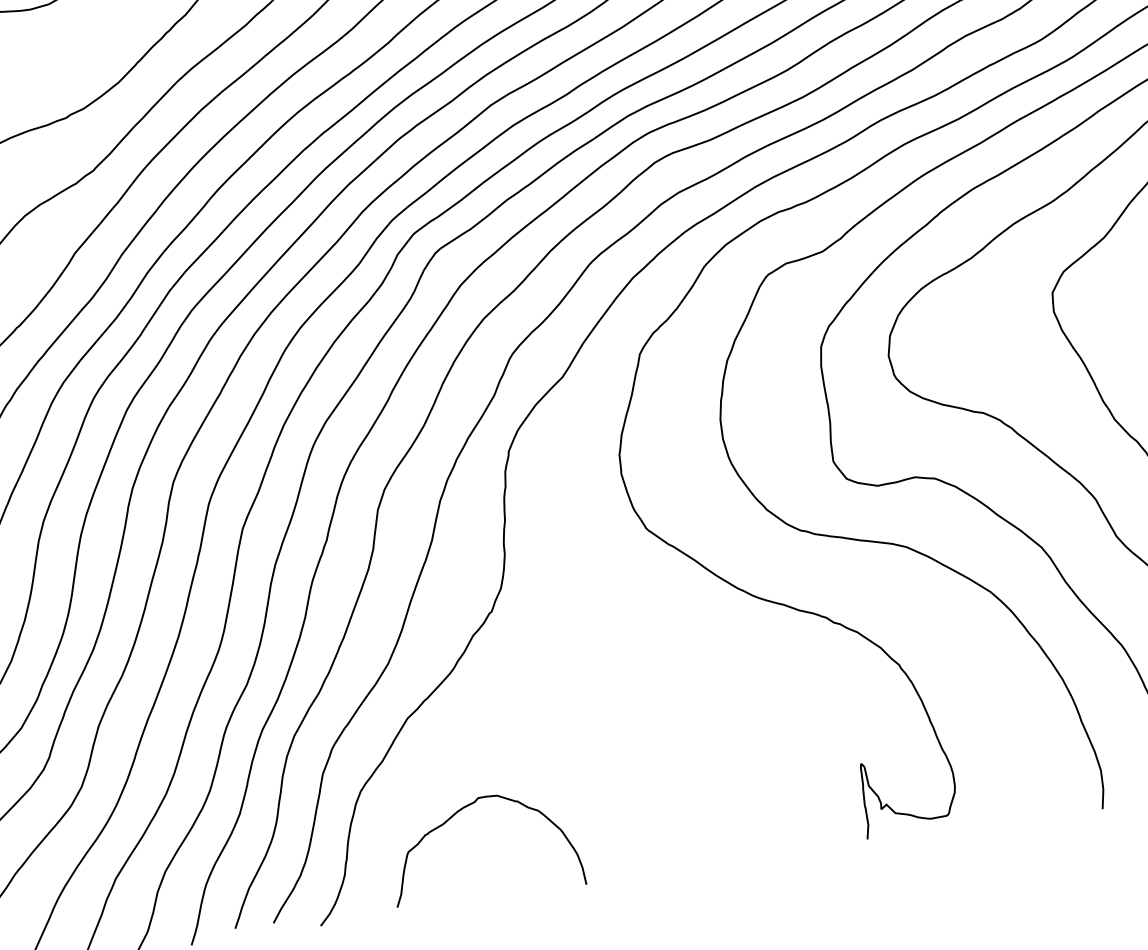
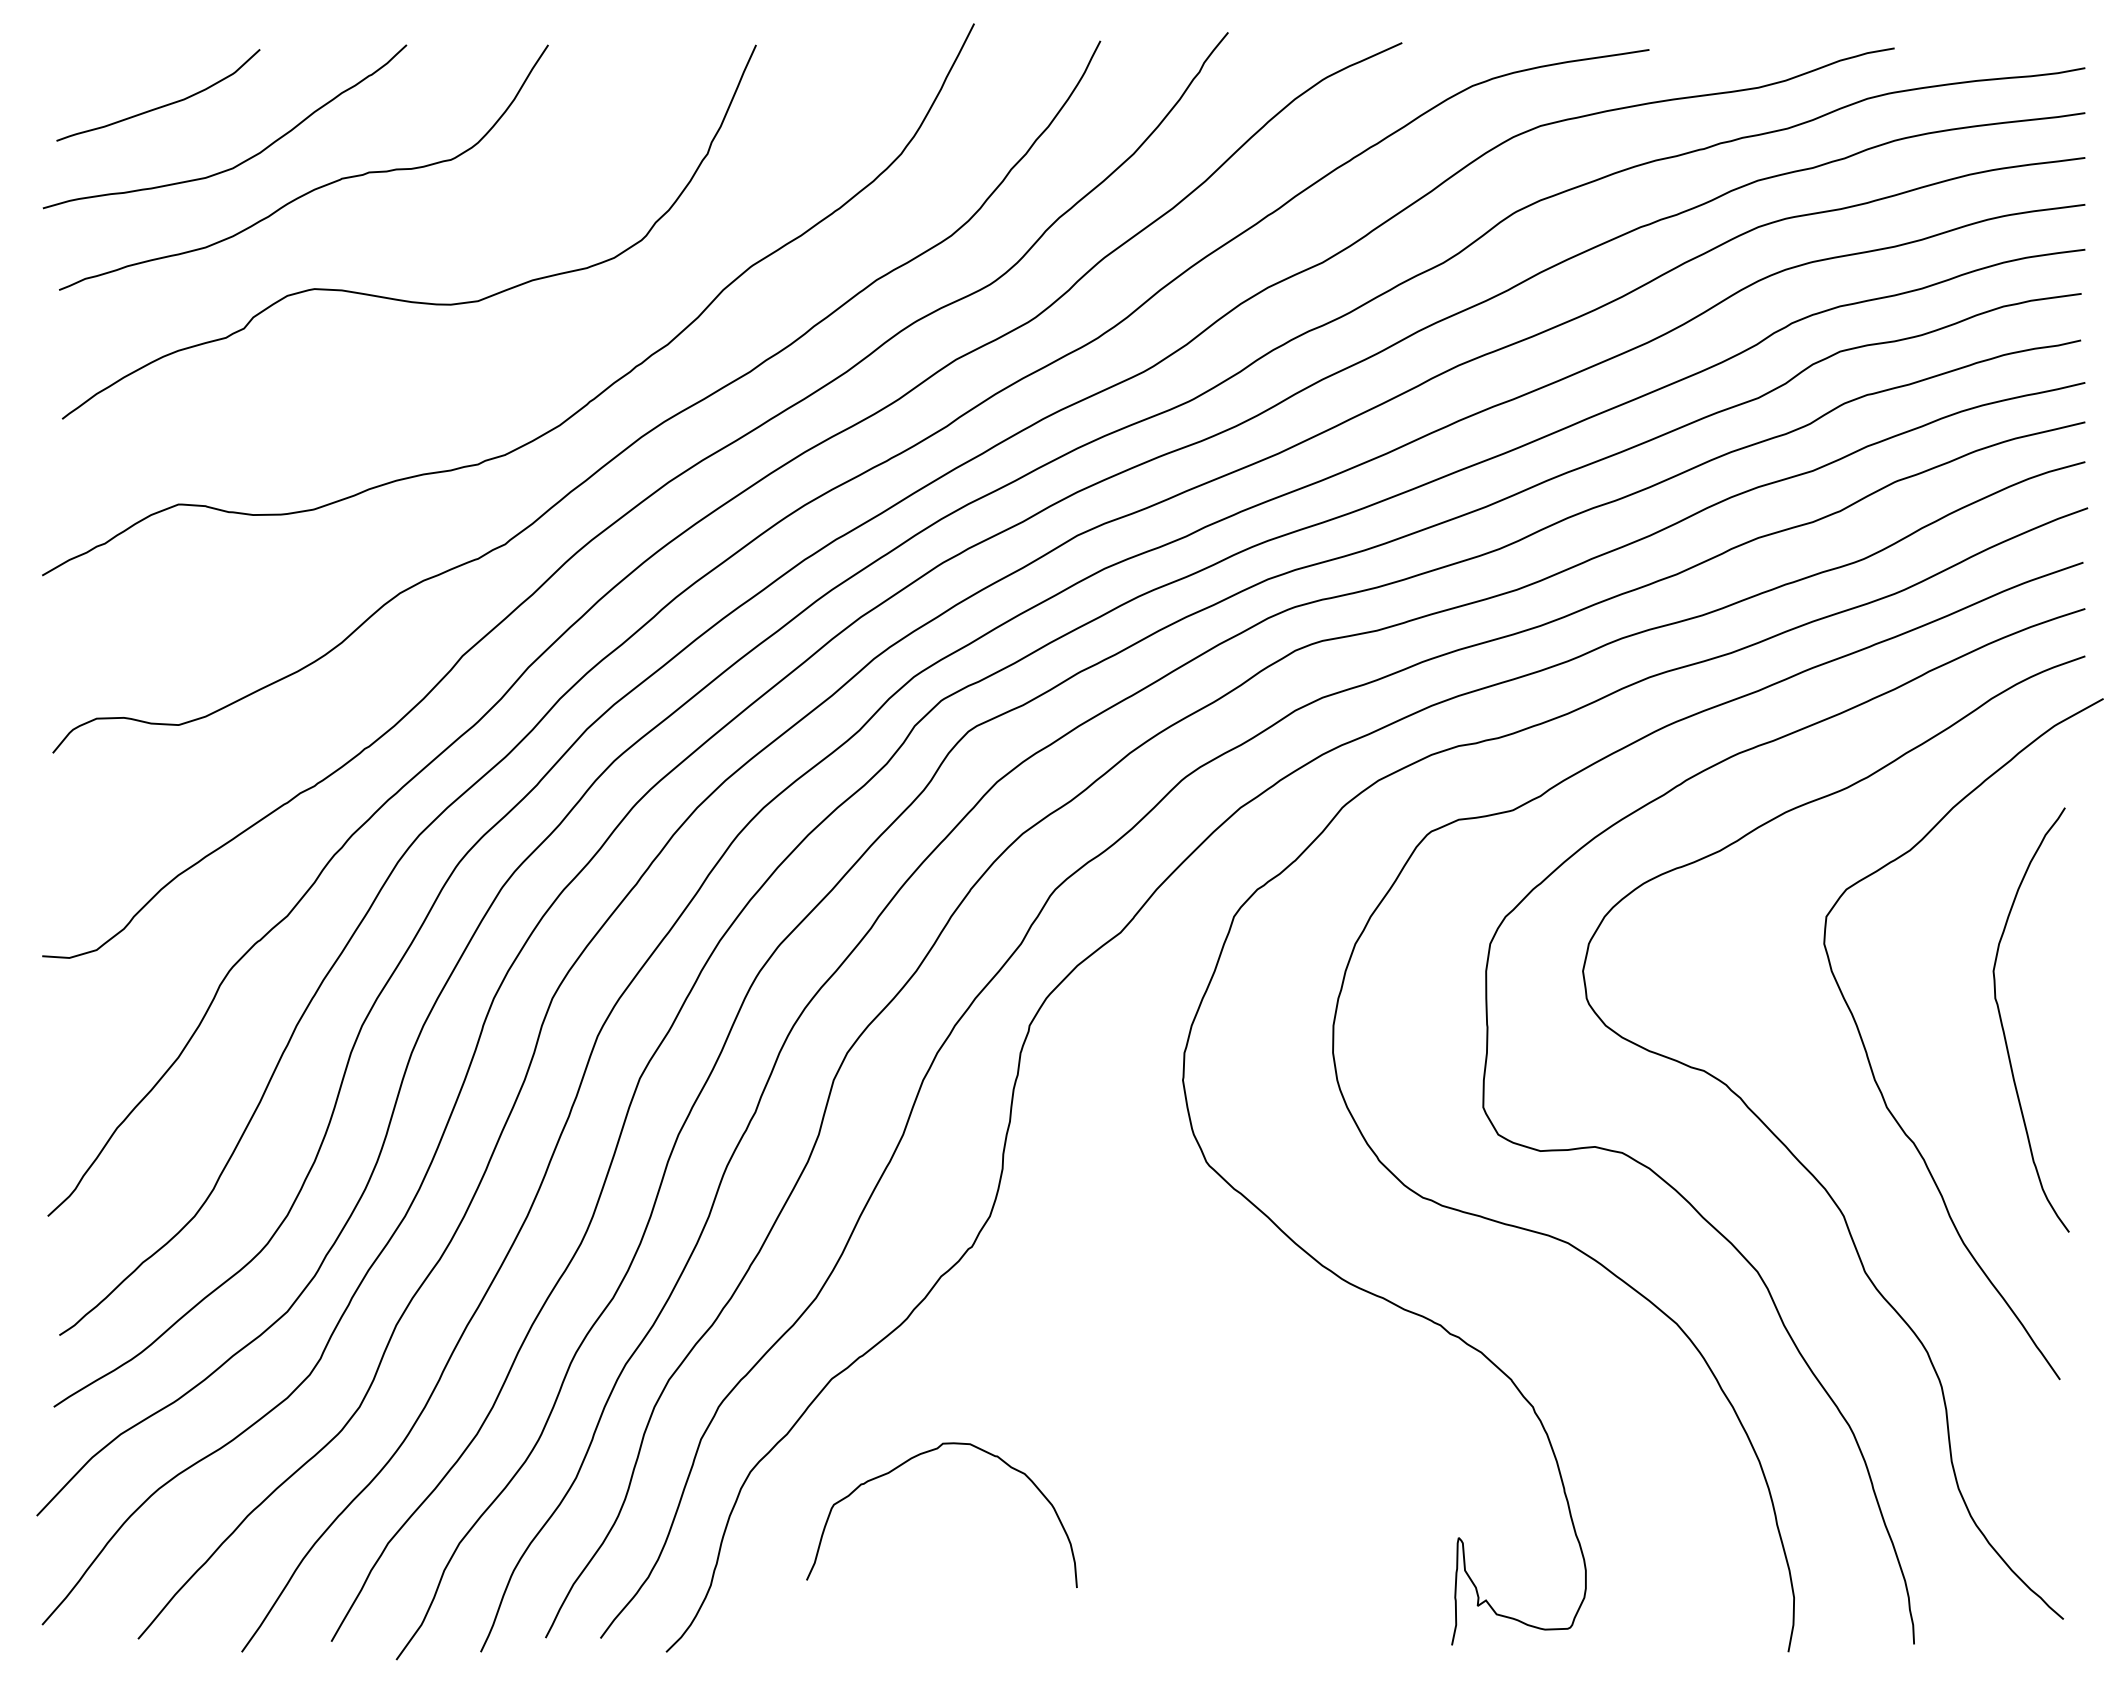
curve: (457, 813) -> (910, 1460), moved

